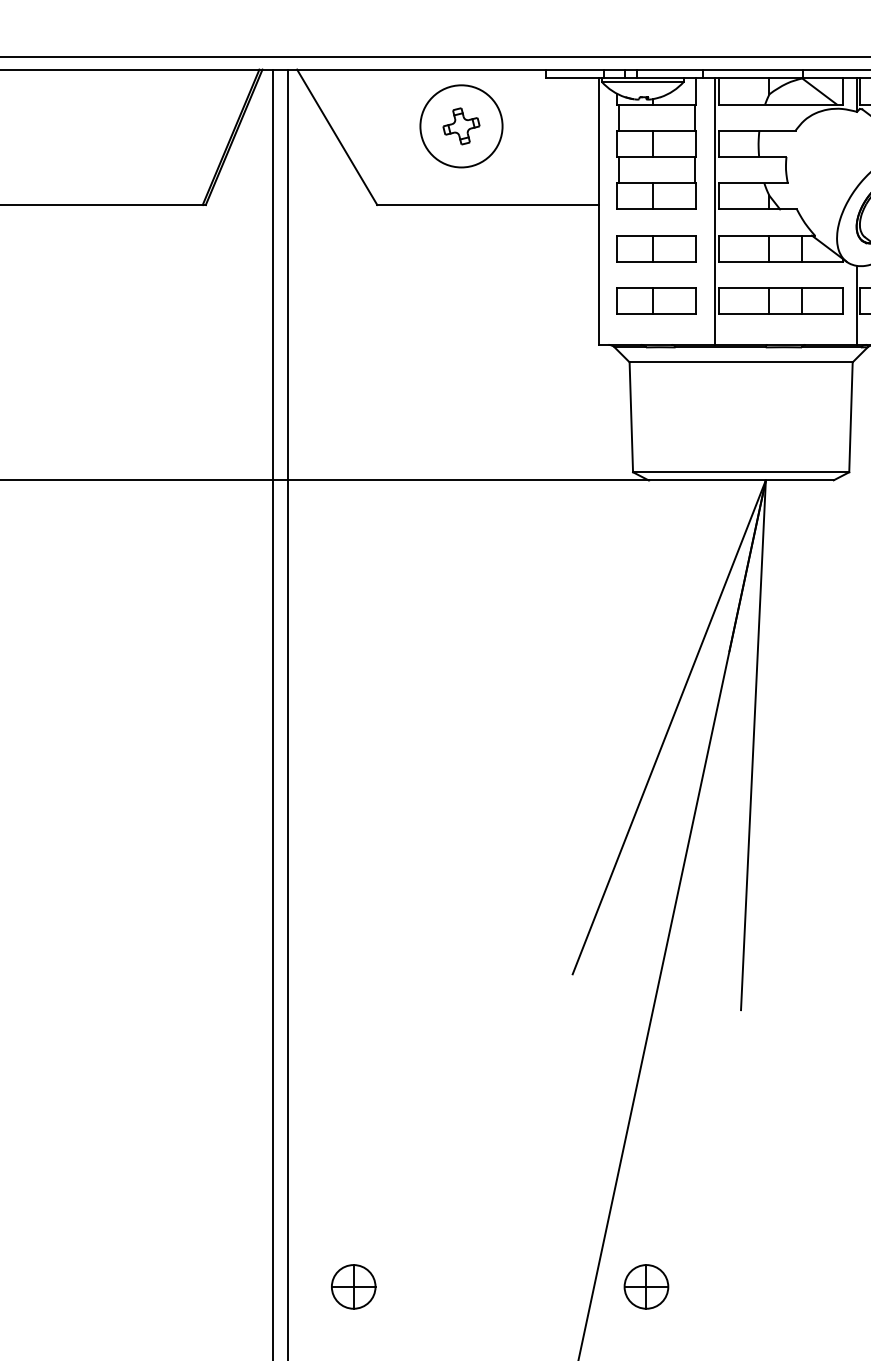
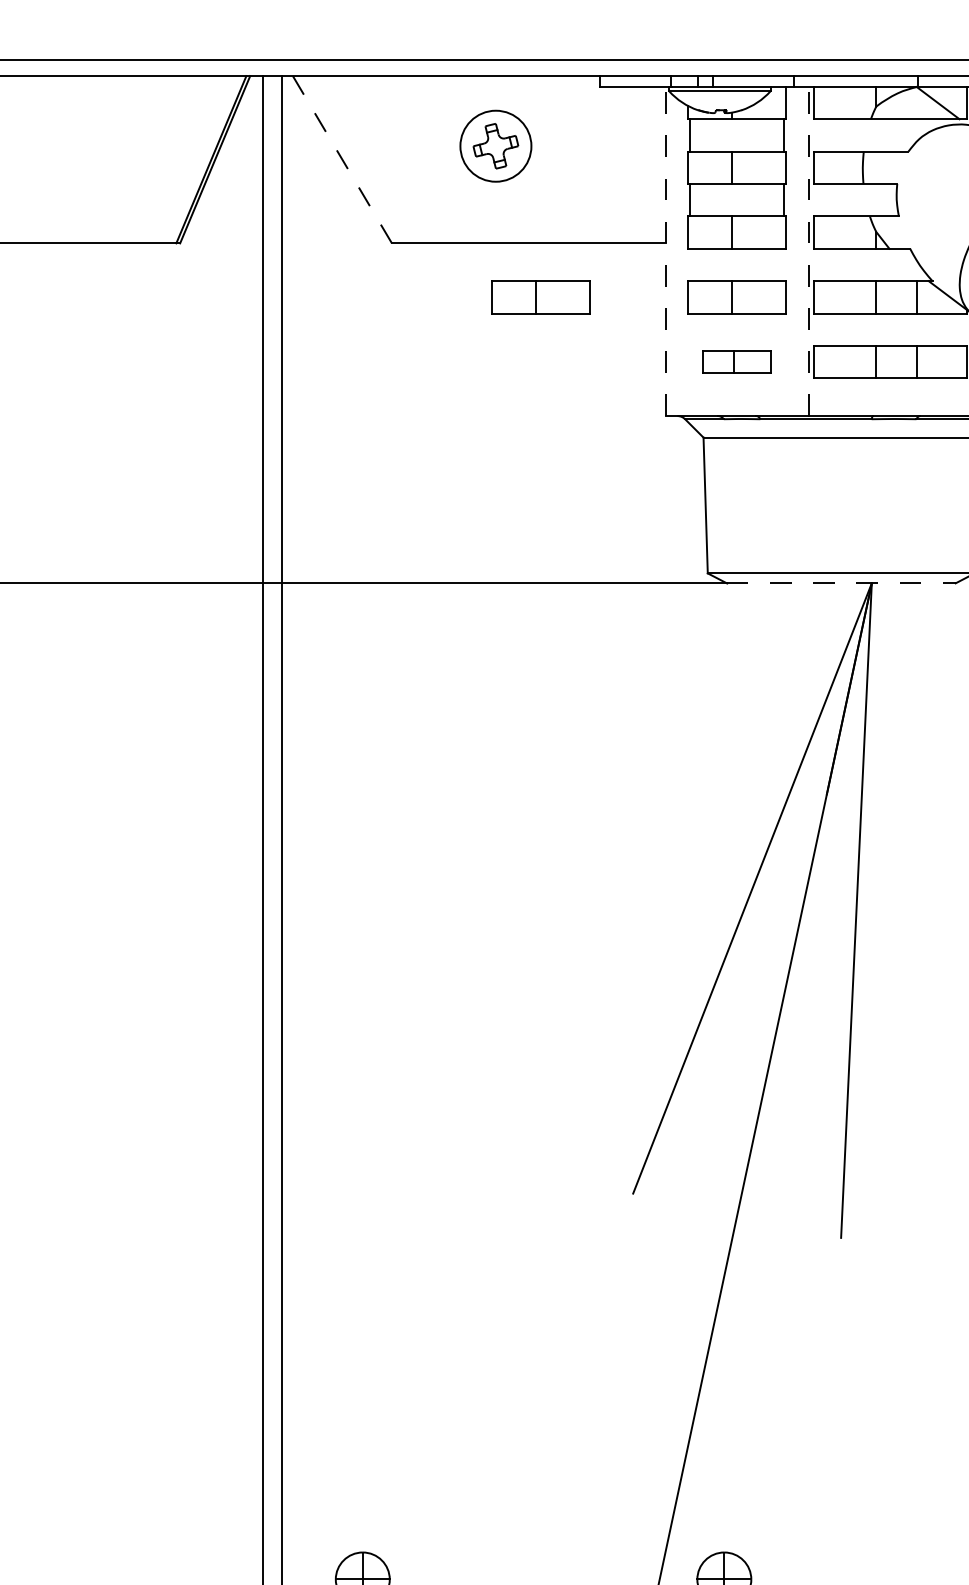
circle: (461, 126) -> (495, 146), size x0.7
line: (337, 137) -> (342, 159), solid -> dashed
line: (598, 211) -> (665, 251), solid -> dashed
line: (714, 211) -> (808, 251), solid -> dashed
part: (497, 248) -> (540, 297), added
part: (656, 300) -> (736, 361), size x0.7
line: (741, 480) -> (841, 583), solid -> dashed

